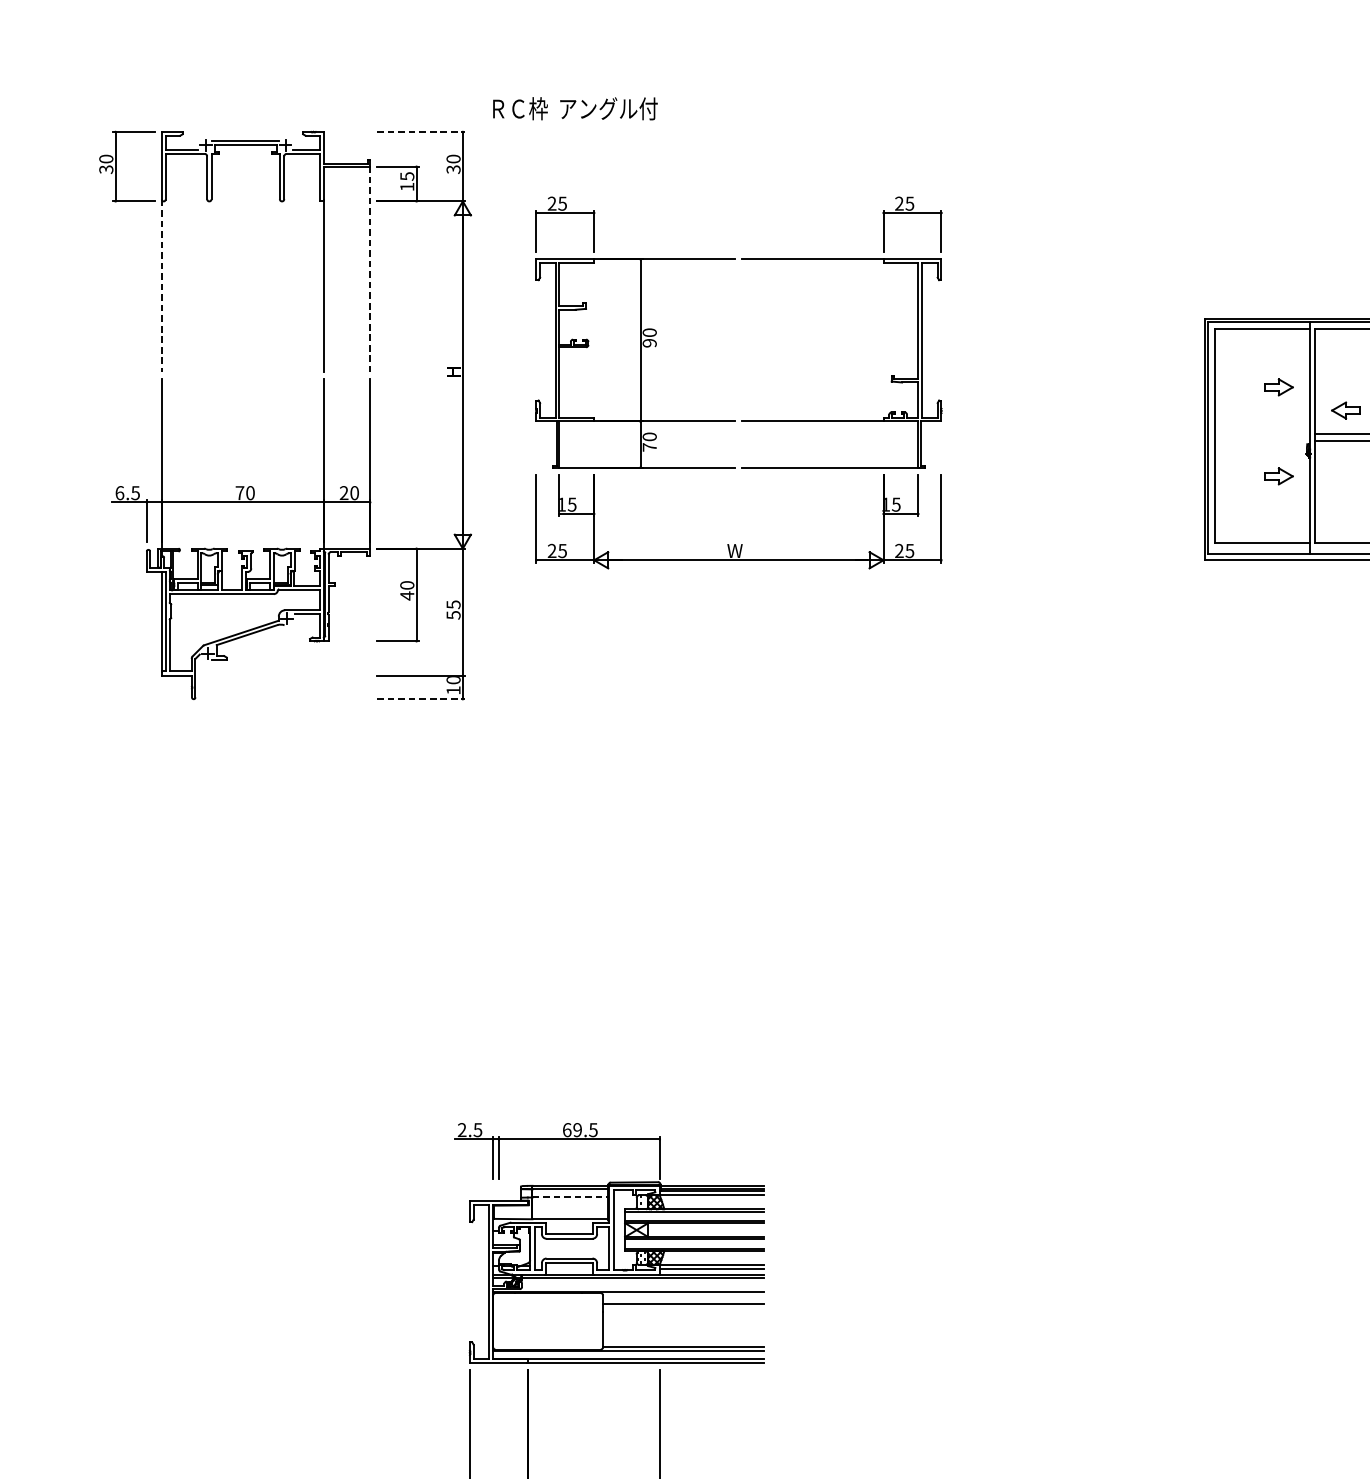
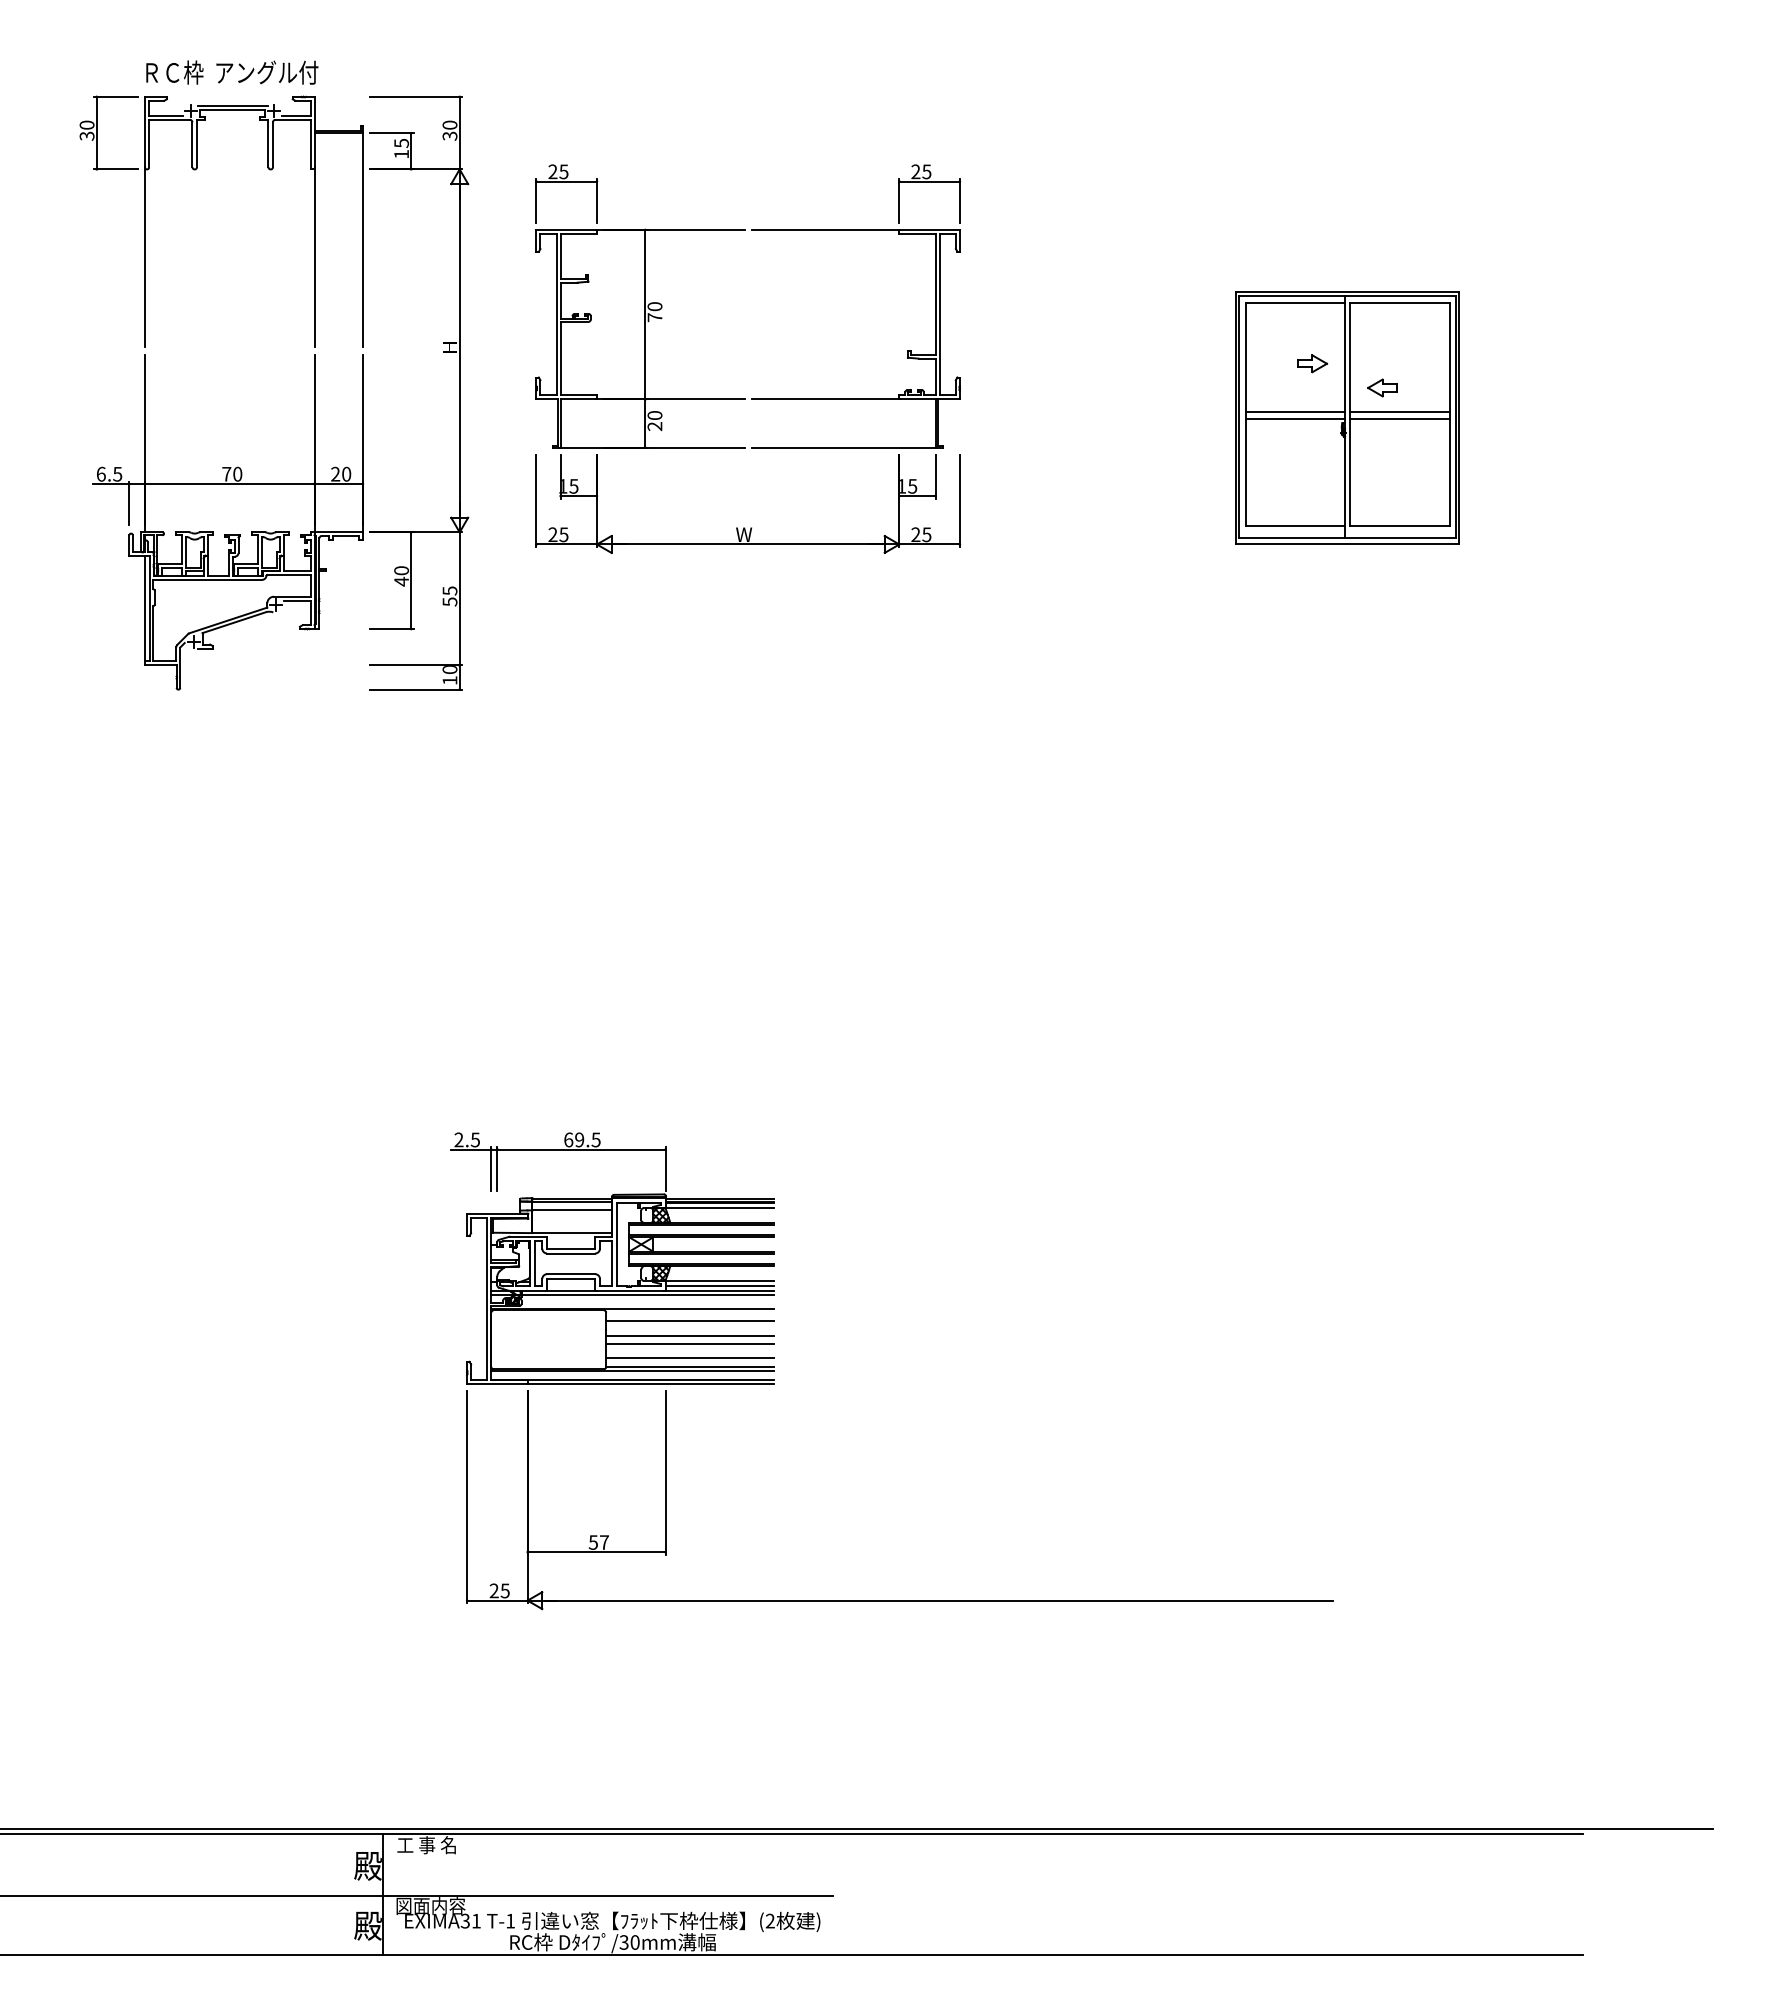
text: (575, 108) -> (232, 72), moved
line: (421, 131) -> (416, 96), dashed -> solid
line: (369, 269) -> (362, 240), dashed -> solid
line: (162, 285) -> (145, 257), dashed -> solid
text: (649, 343) -> (654, 317), 90 -> 70
line: (1262, 434) -> (1295, 412), added
line: (1262, 440) -> (1295, 419), added
text: (649, 447) -> (654, 426), 70 -> 20
part: (1278, 476) -> (1312, 456), removed
line: (421, 699) -> (416, 689), dashed -> solid
line: (570, 1197) -> (572, 1210), dashed -> solid
line: (683, 1317) -> (690, 1335), added
line: (683, 1325) -> (690, 1344), added
line: (683, 1339) -> (690, 1358), added

